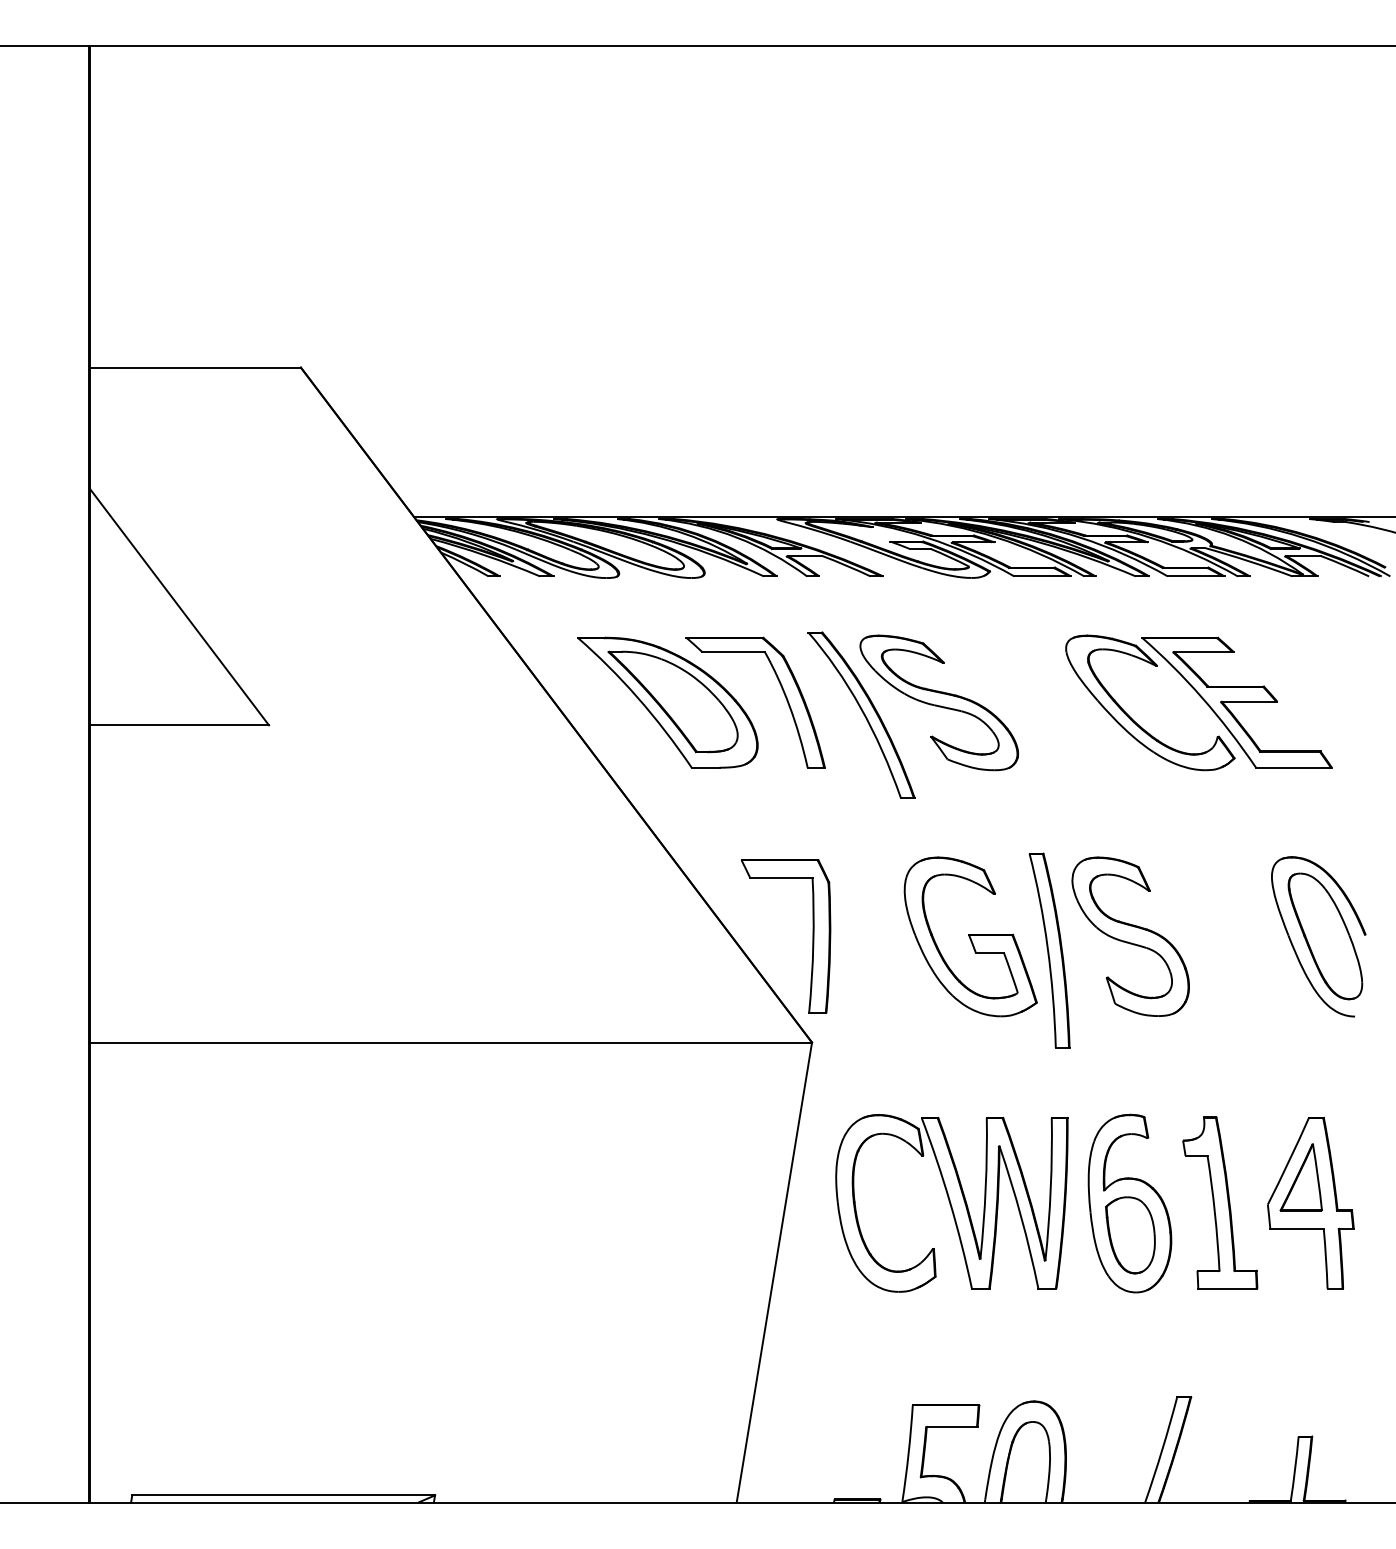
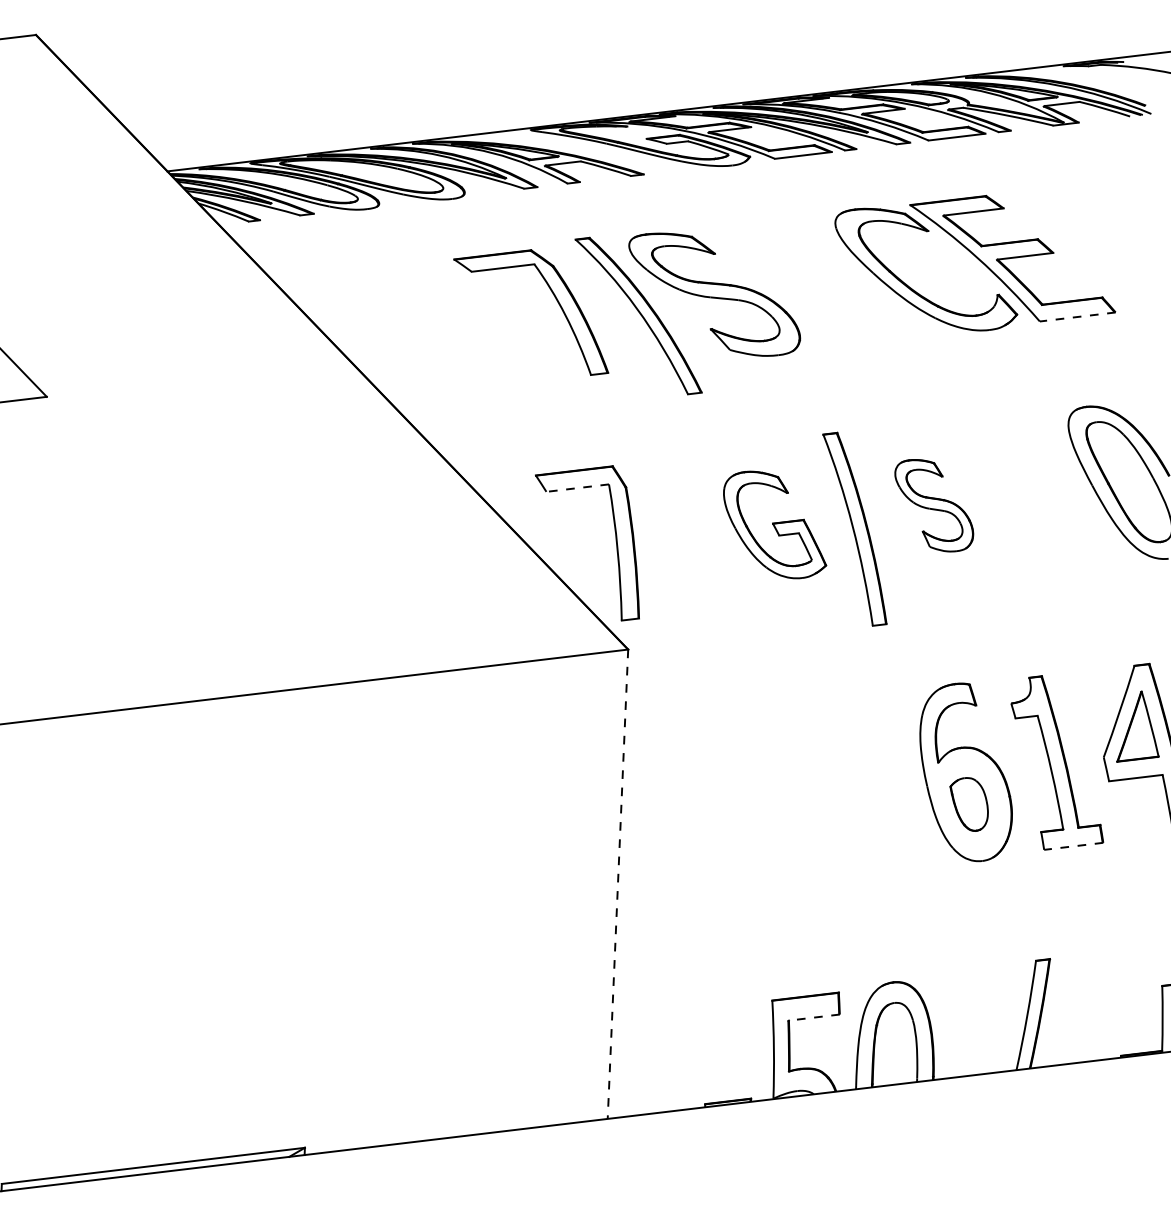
part: (667, 702) -> (442, 326), removed
line: (1293, 767) -> (1077, 316), solid -> dashed
line: (780, 877) -> (576, 488), solid -> dashed
part: (970, 936) -> (774, 524), size x0.7
part: (1130, 936) -> (934, 505), size x0.6
part: (951, 1203) -> (786, 794), removed
part: (1130, 1235) -> (969, 804), size x0.7
line: (774, 1273) -> (618, 885), solid -> dashed
line: (1227, 1288) -> (1073, 846), solid -> dashed
line: (951, 1426) -> (813, 1017), solid -> dashed

